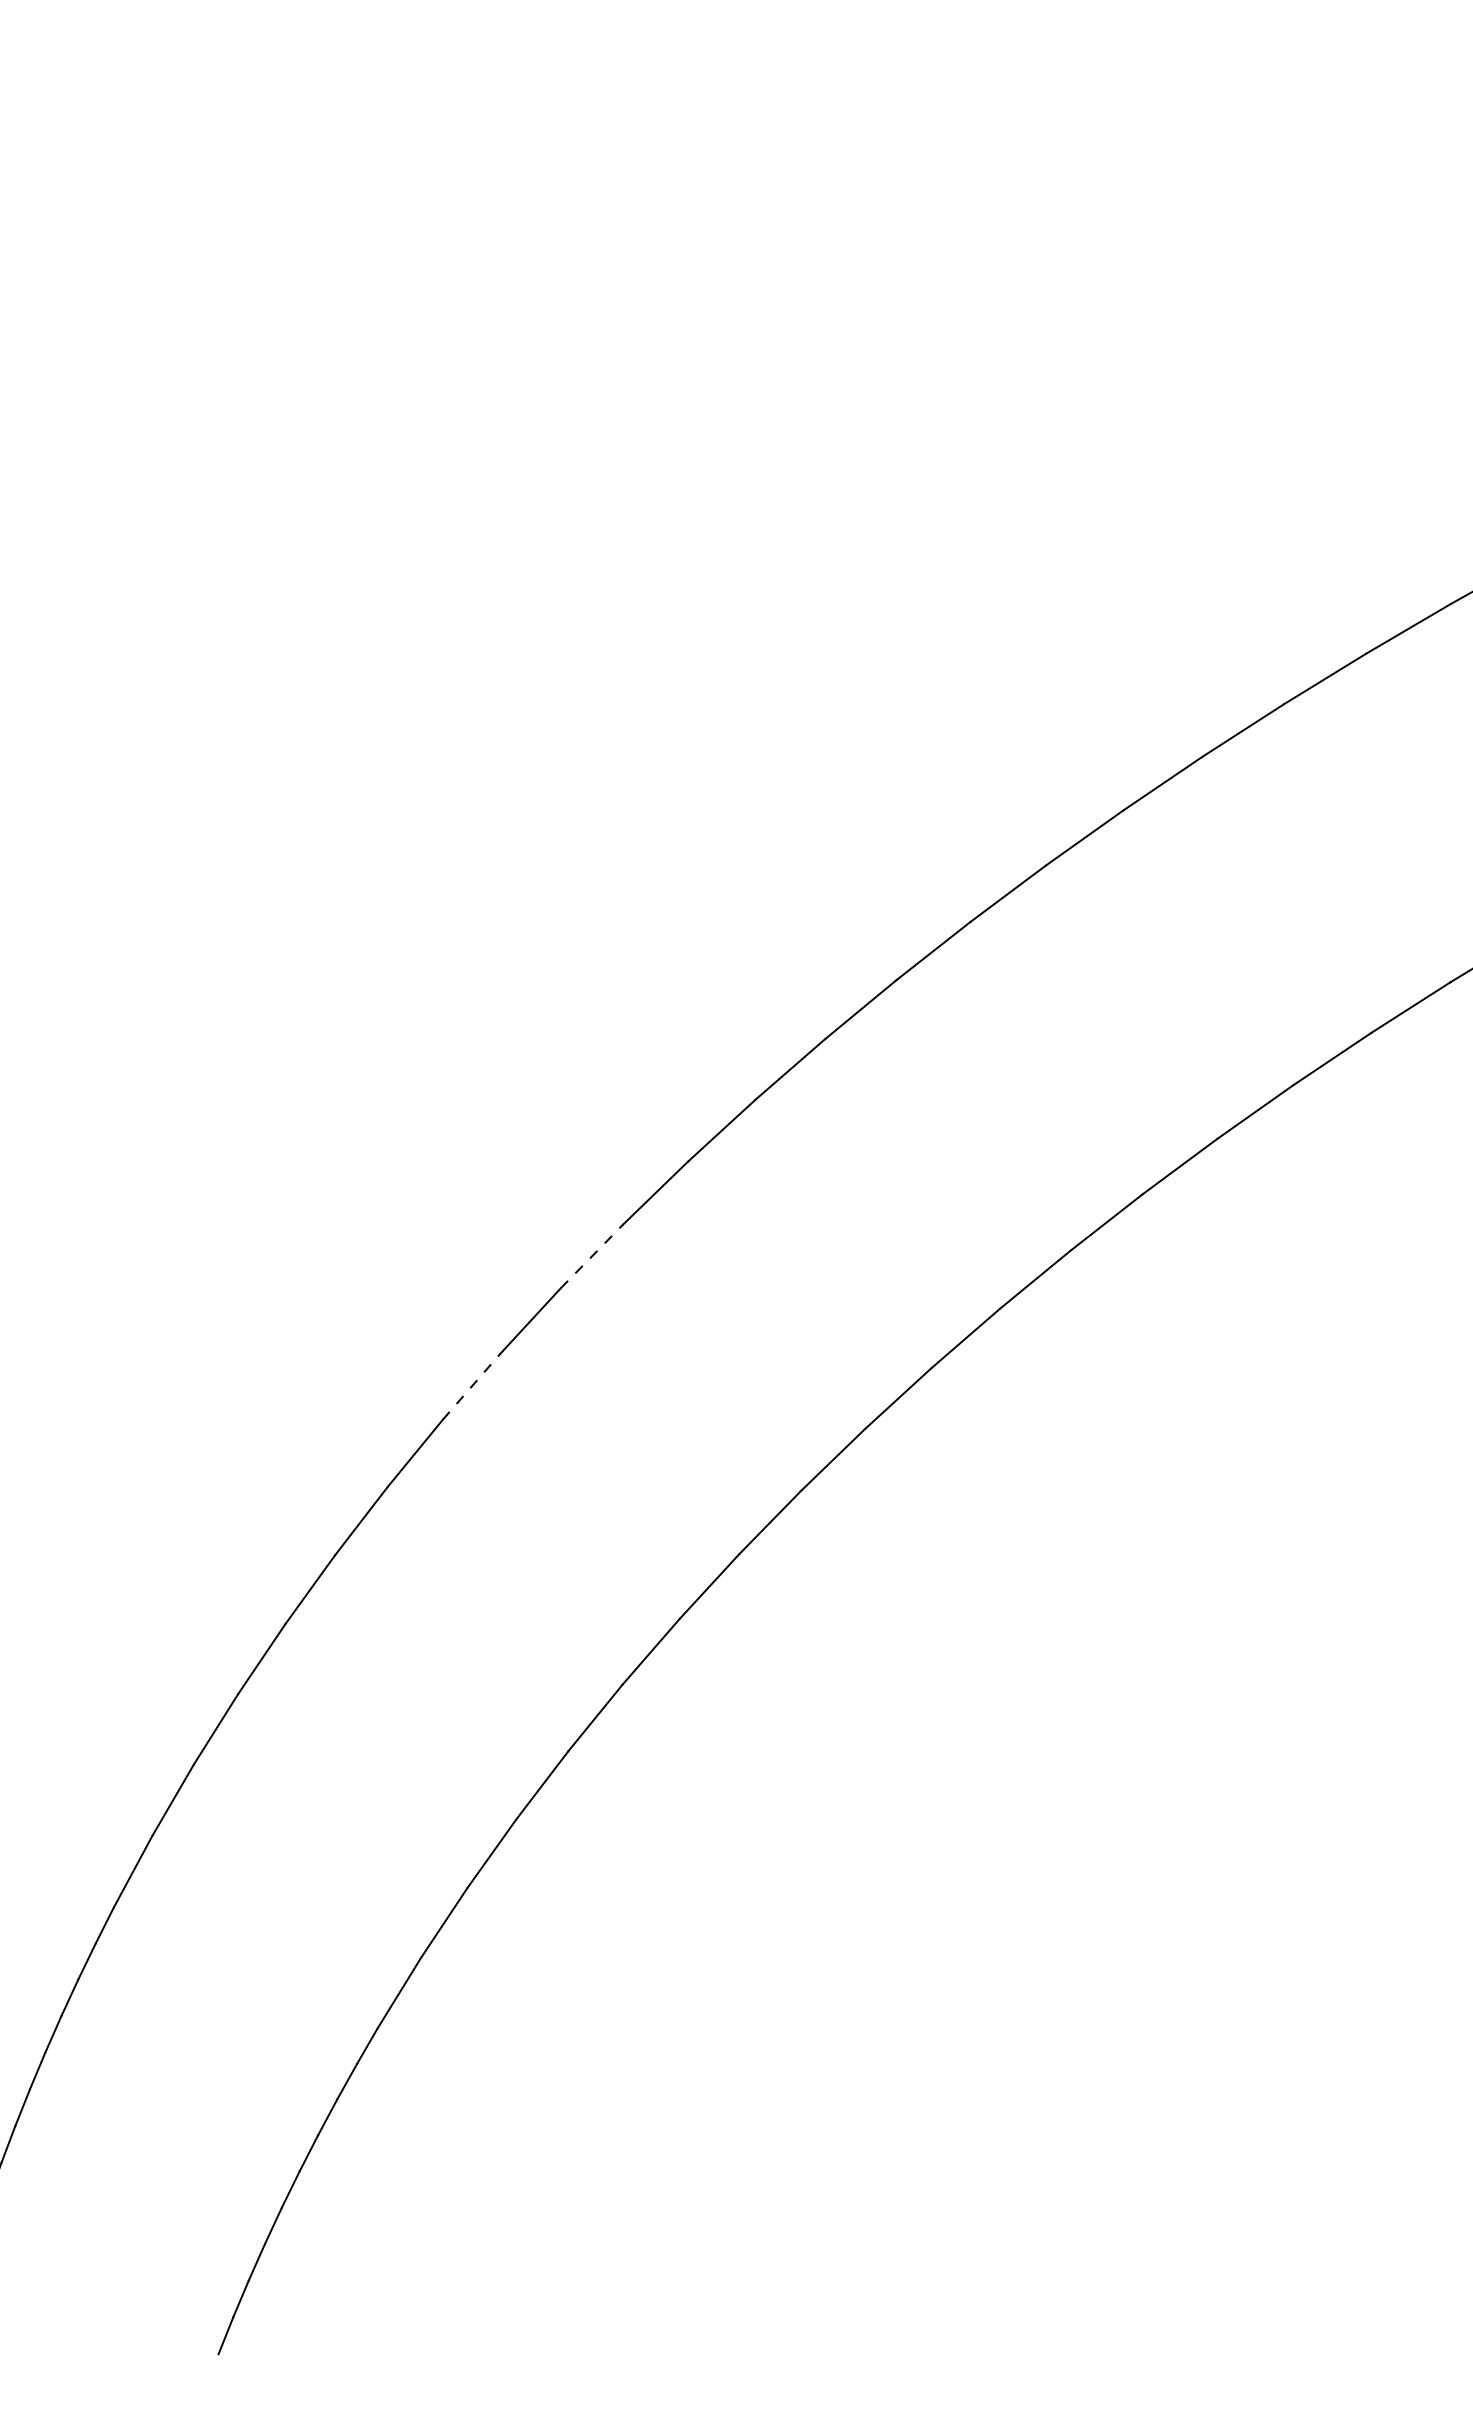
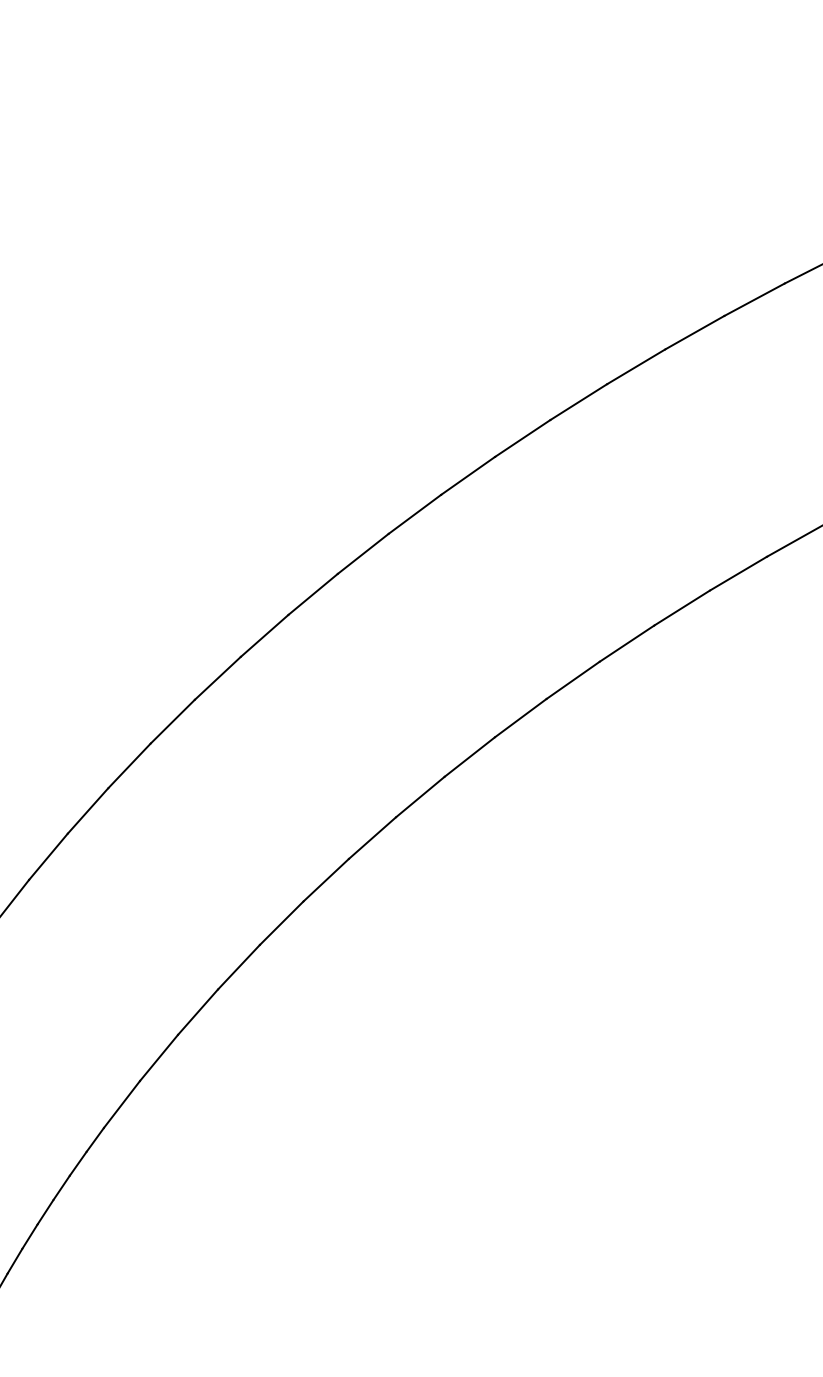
line: (592, 1256) -> (313, 594), dashed -> solid
line: (471, 1386) -> (217, 678), dashed -> solid

